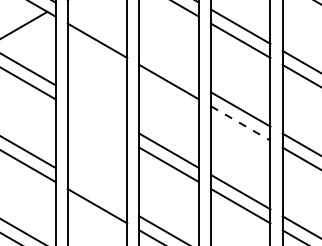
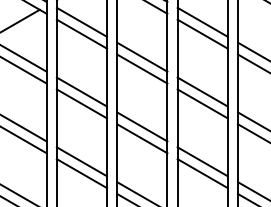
line: (97, 26) -> (81, 22), added
line: (168, 67) -> (141, 56), added
line: (97, 109) -> (81, 92), added
line: (97, 123) -> (81, 103), added
line: (241, 123) -> (203, 103), dashed -> solid
line: (97, 192) -> (81, 162), added

